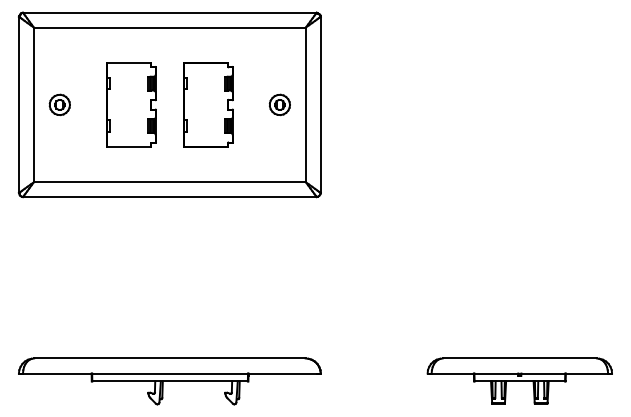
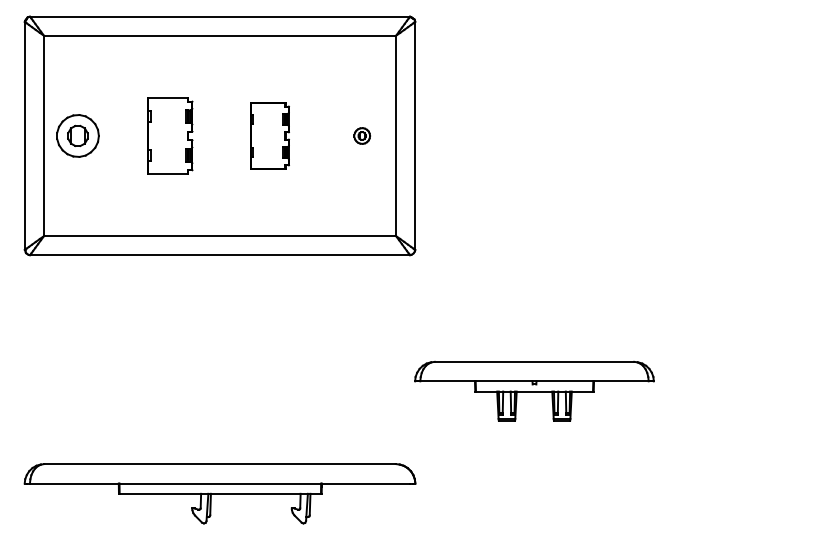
part: (59, 104) -> (77, 135), size x1.6
part: (131, 104) -> (170, 135), size x0.7
part: (208, 104) -> (270, 135), size x0.6
part: (279, 104) -> (361, 135), size x0.6
part: (519, 380) -> (534, 390), moved

